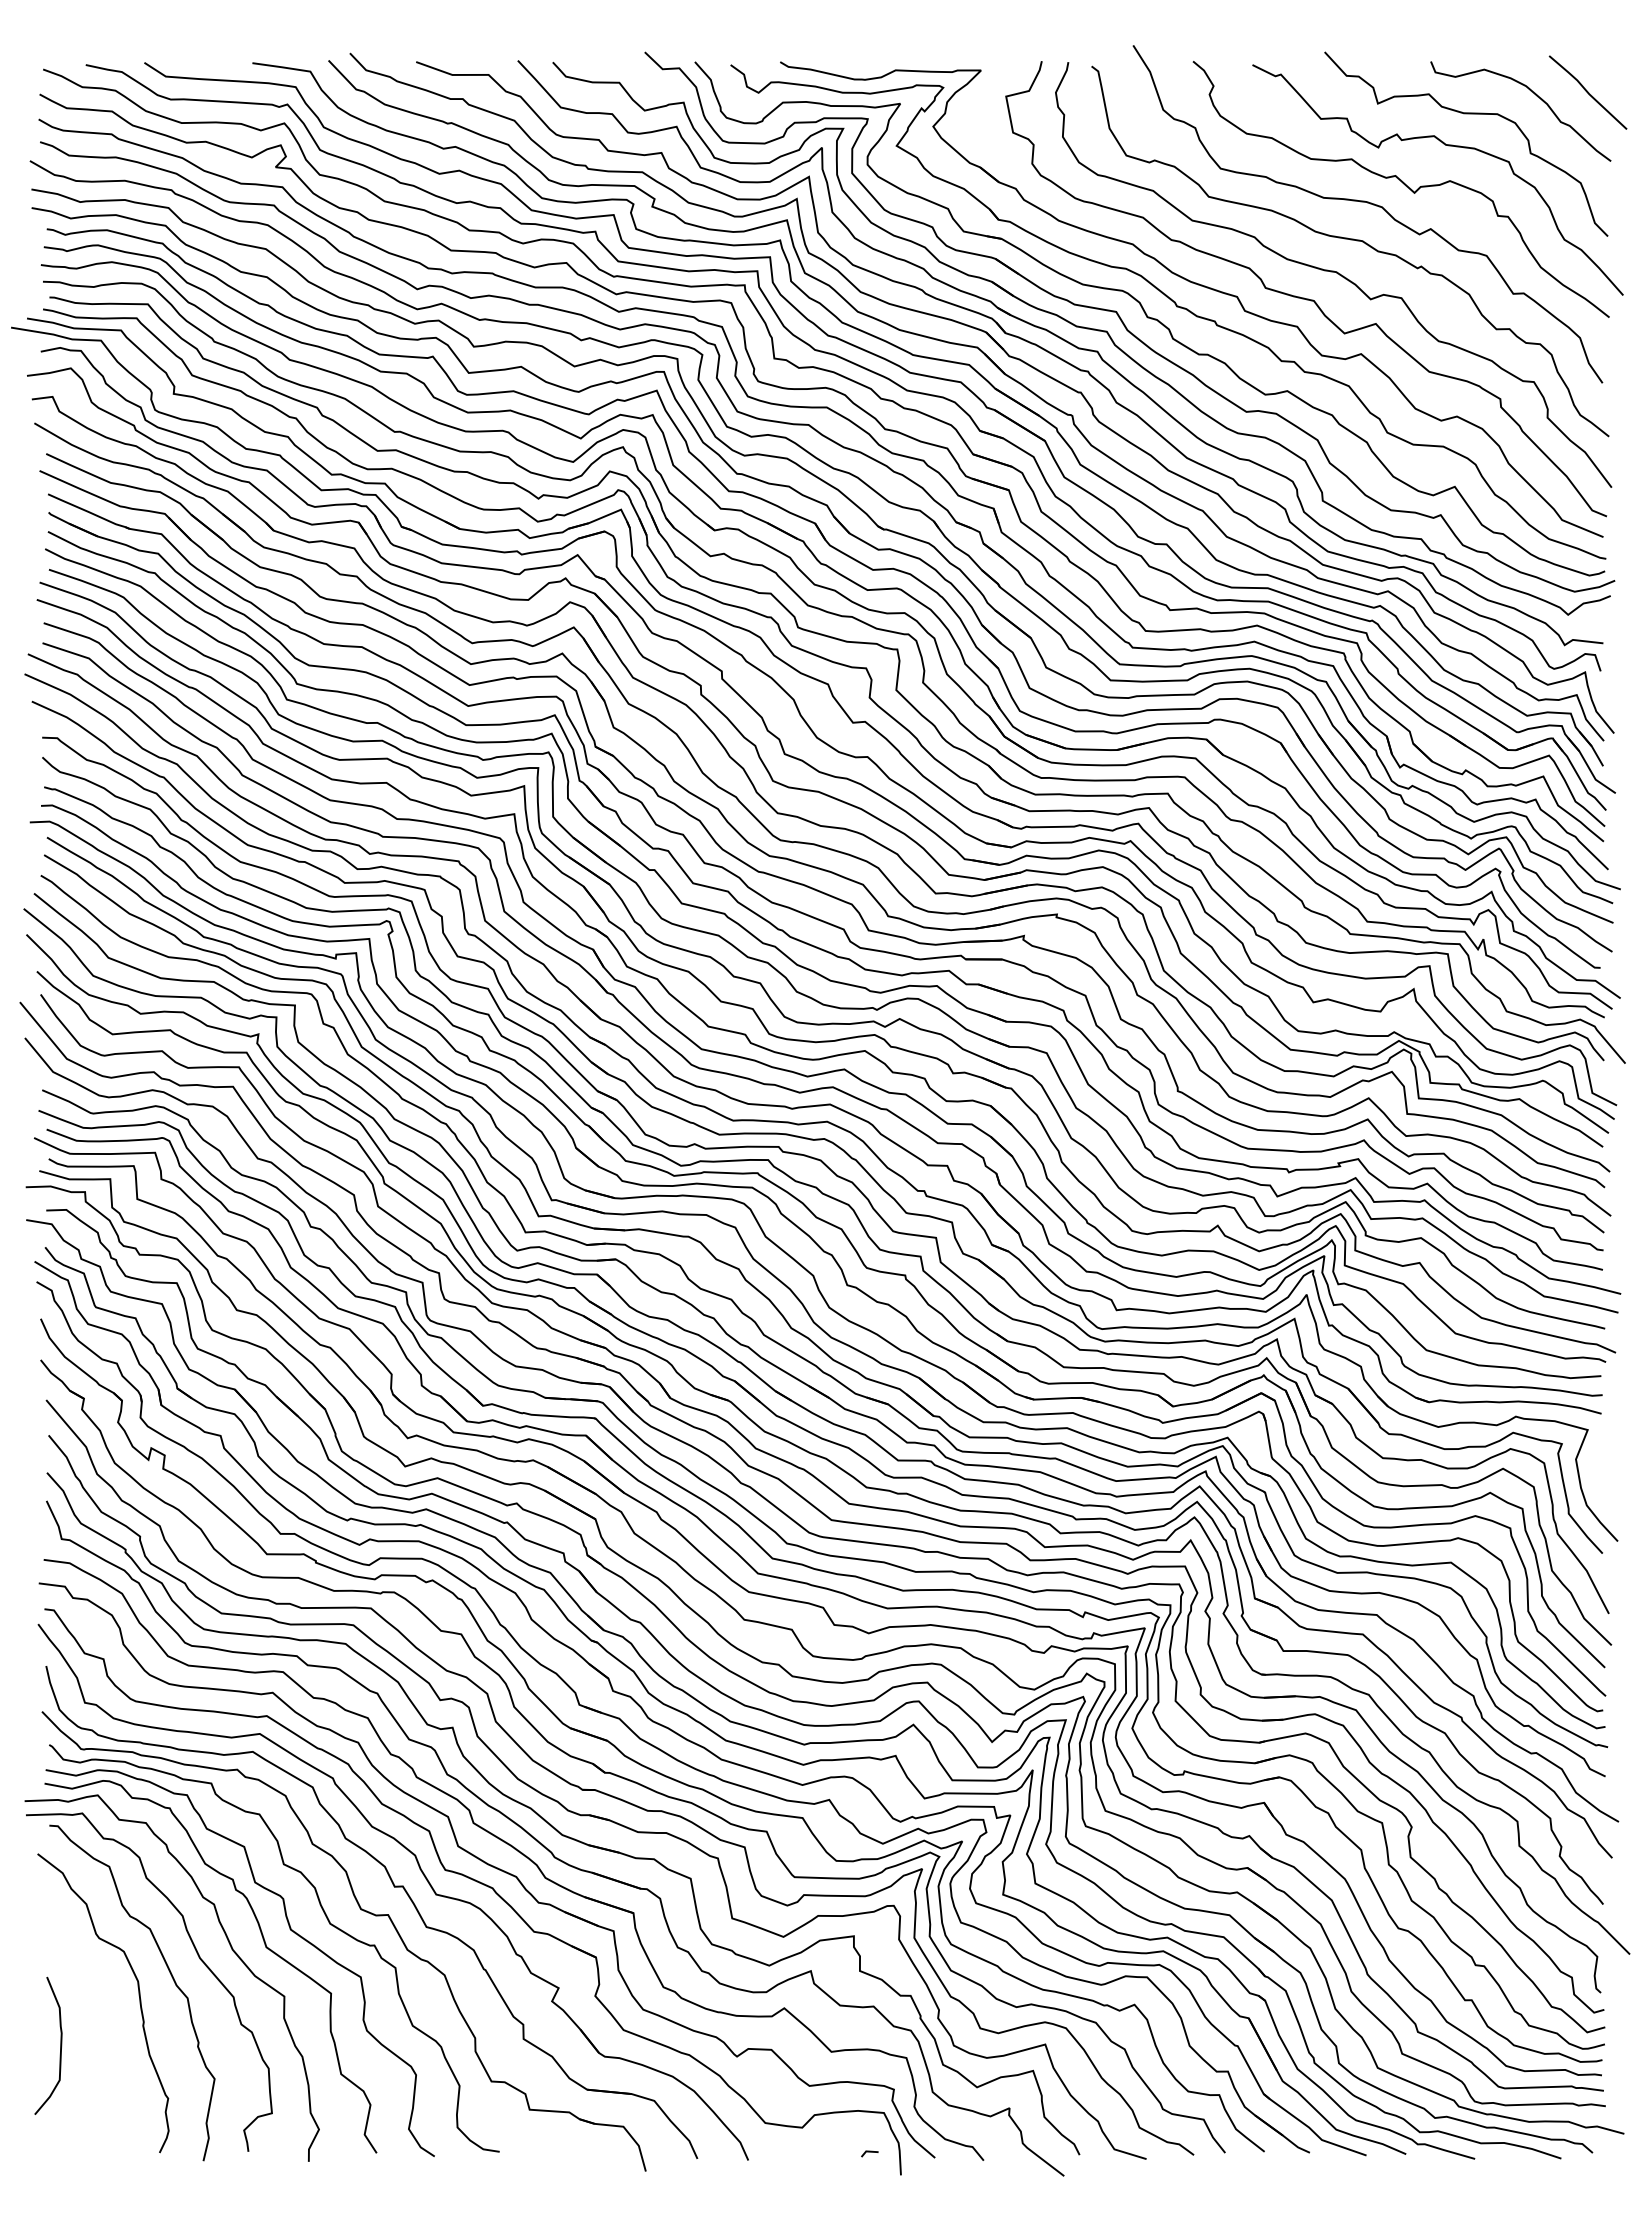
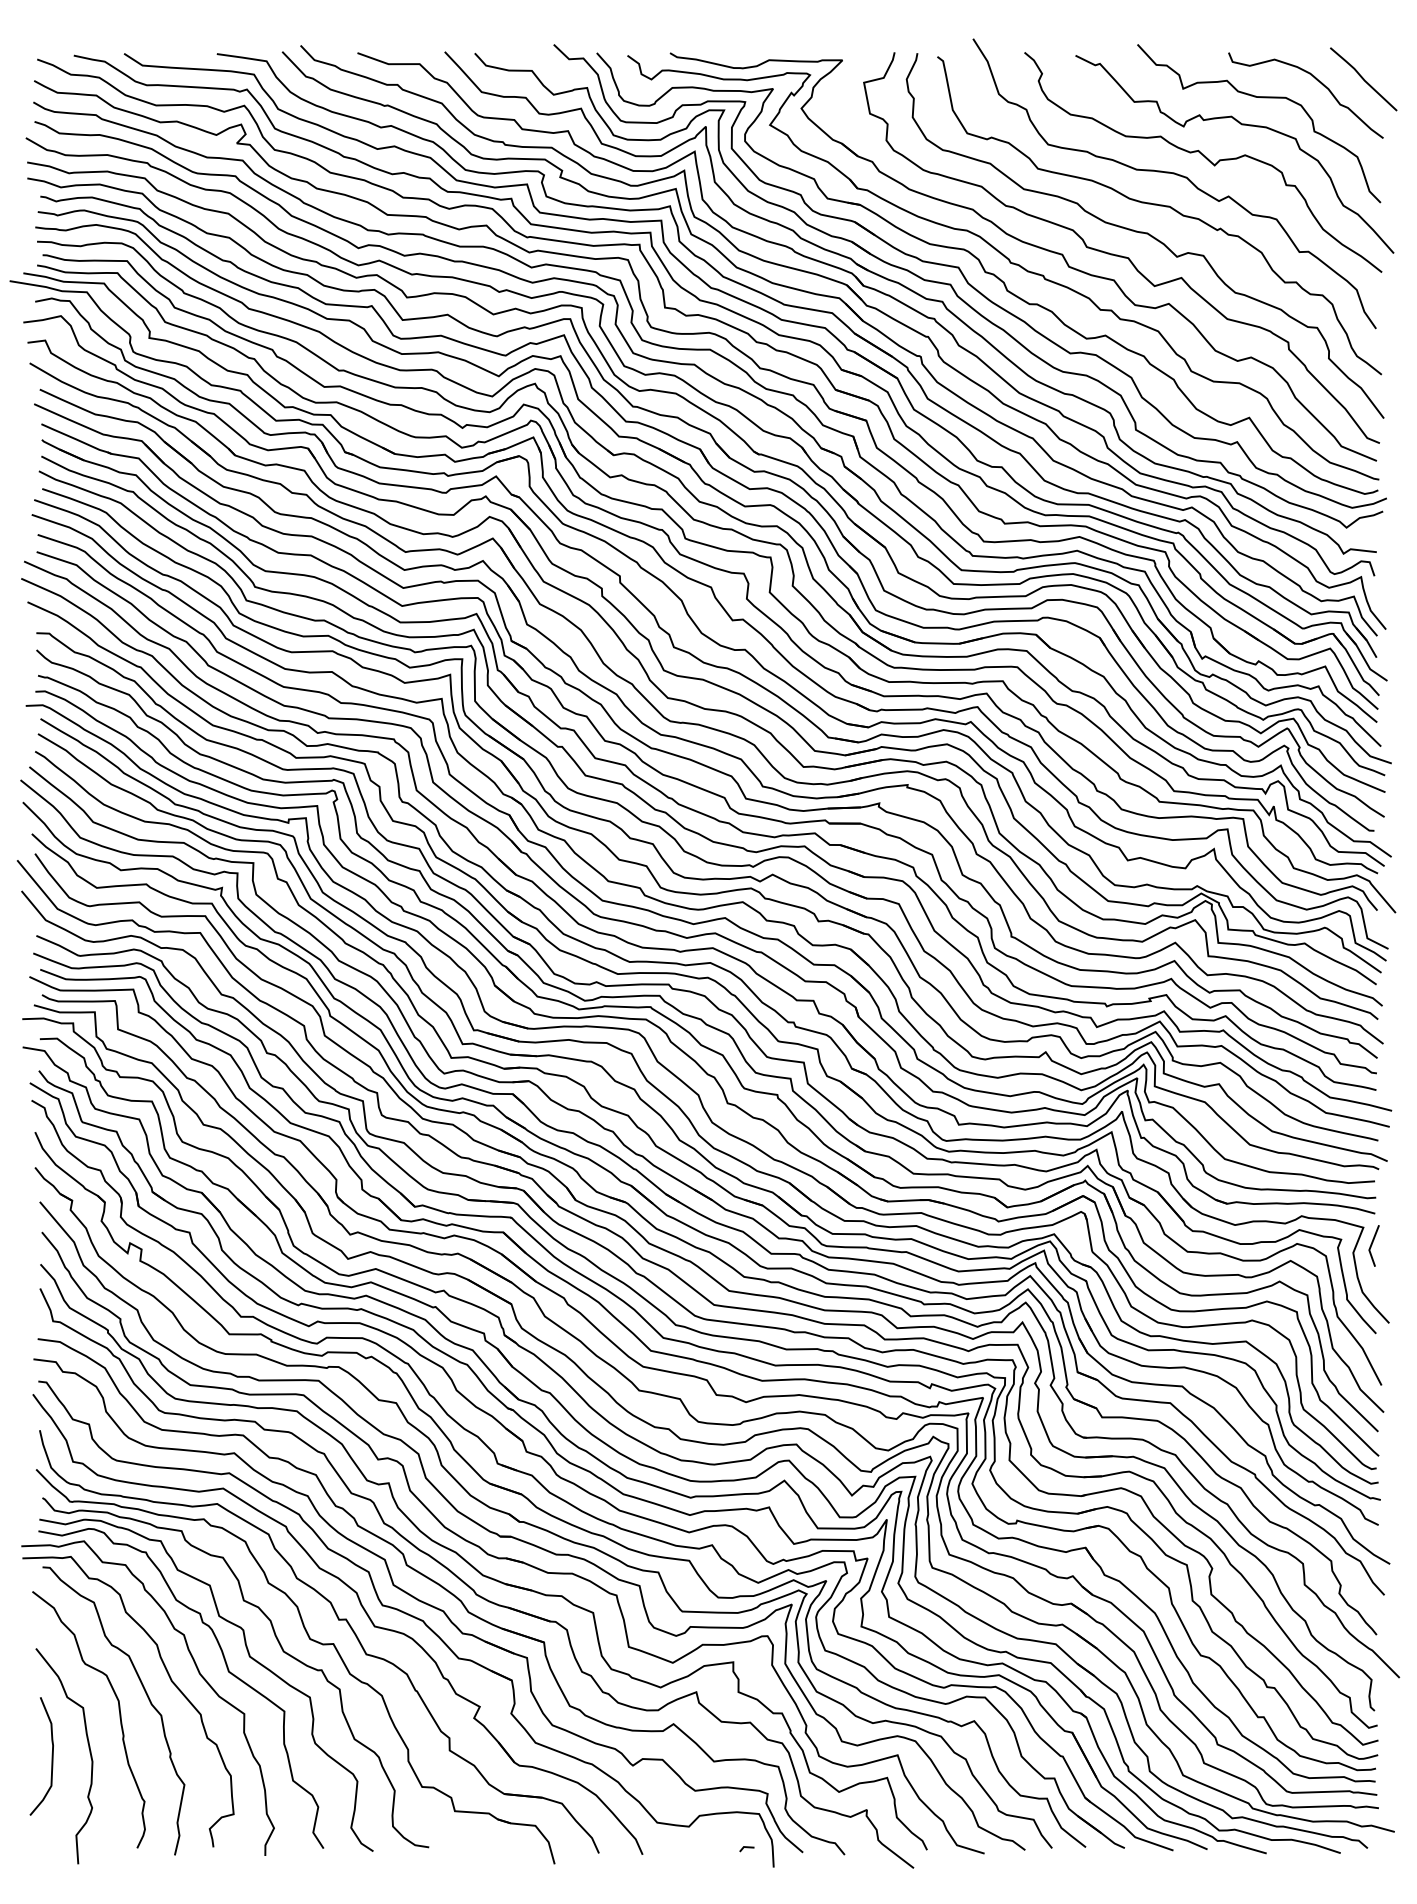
line: (1597, 1451) -> (1371, 1246), added
curve: (103, 2038) -> (89, 1750), added

